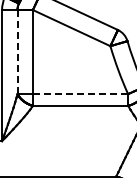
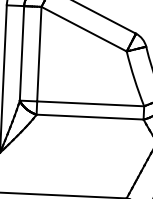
line: (17, 52) -> (21, 53), dashed -> solid
line: (80, 94) -> (90, 104), dashed -> solid

